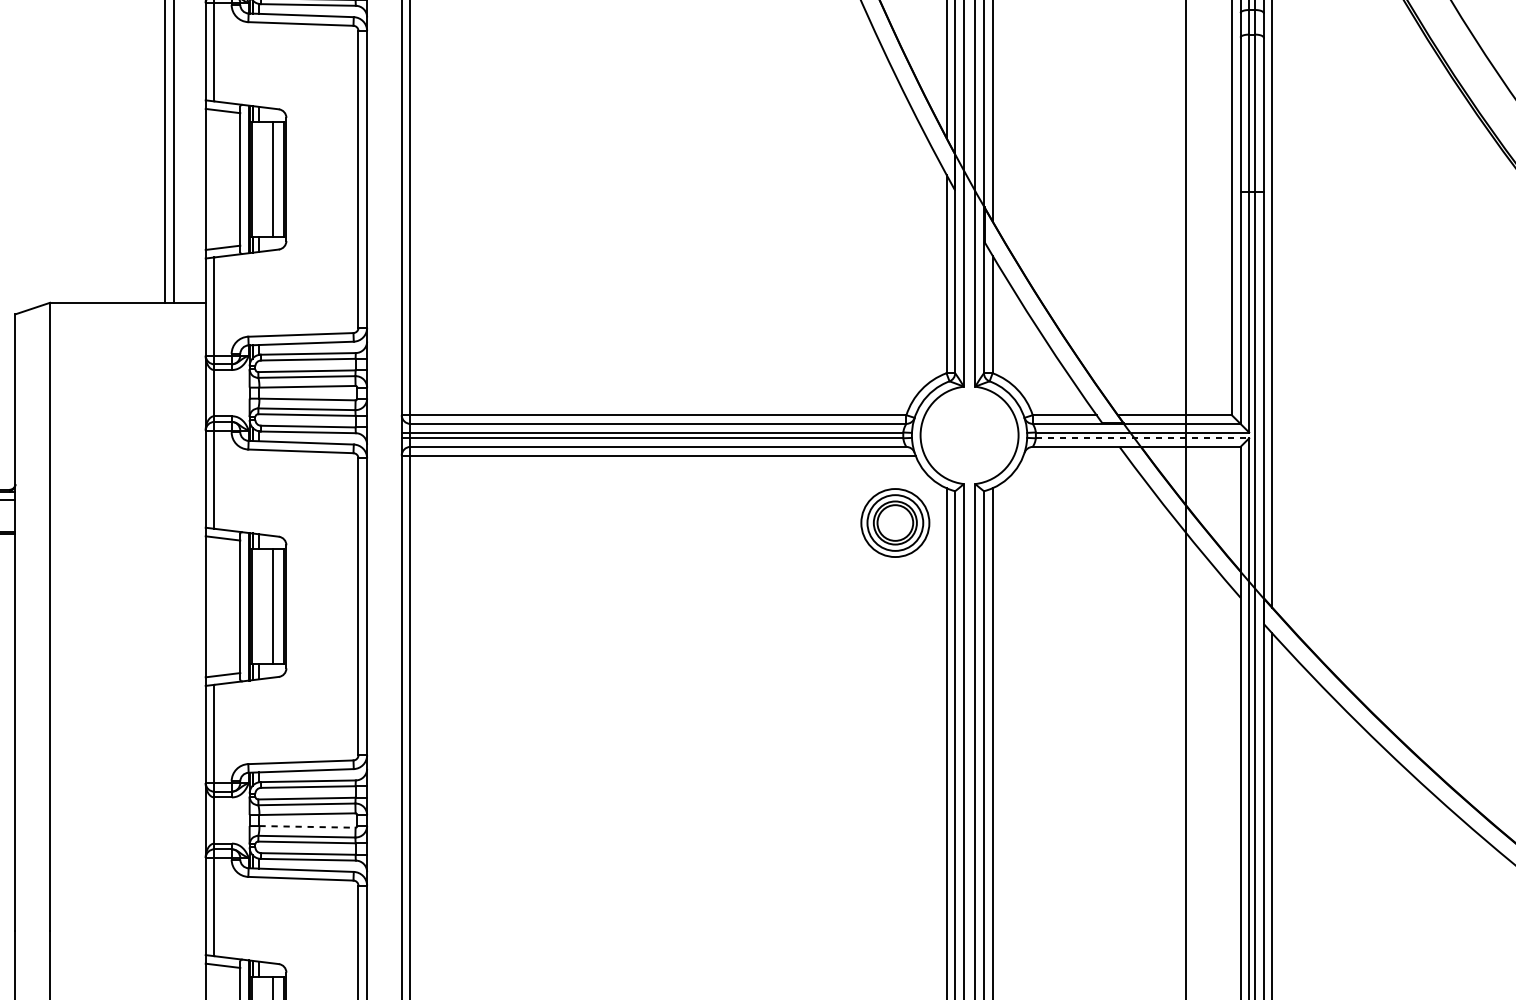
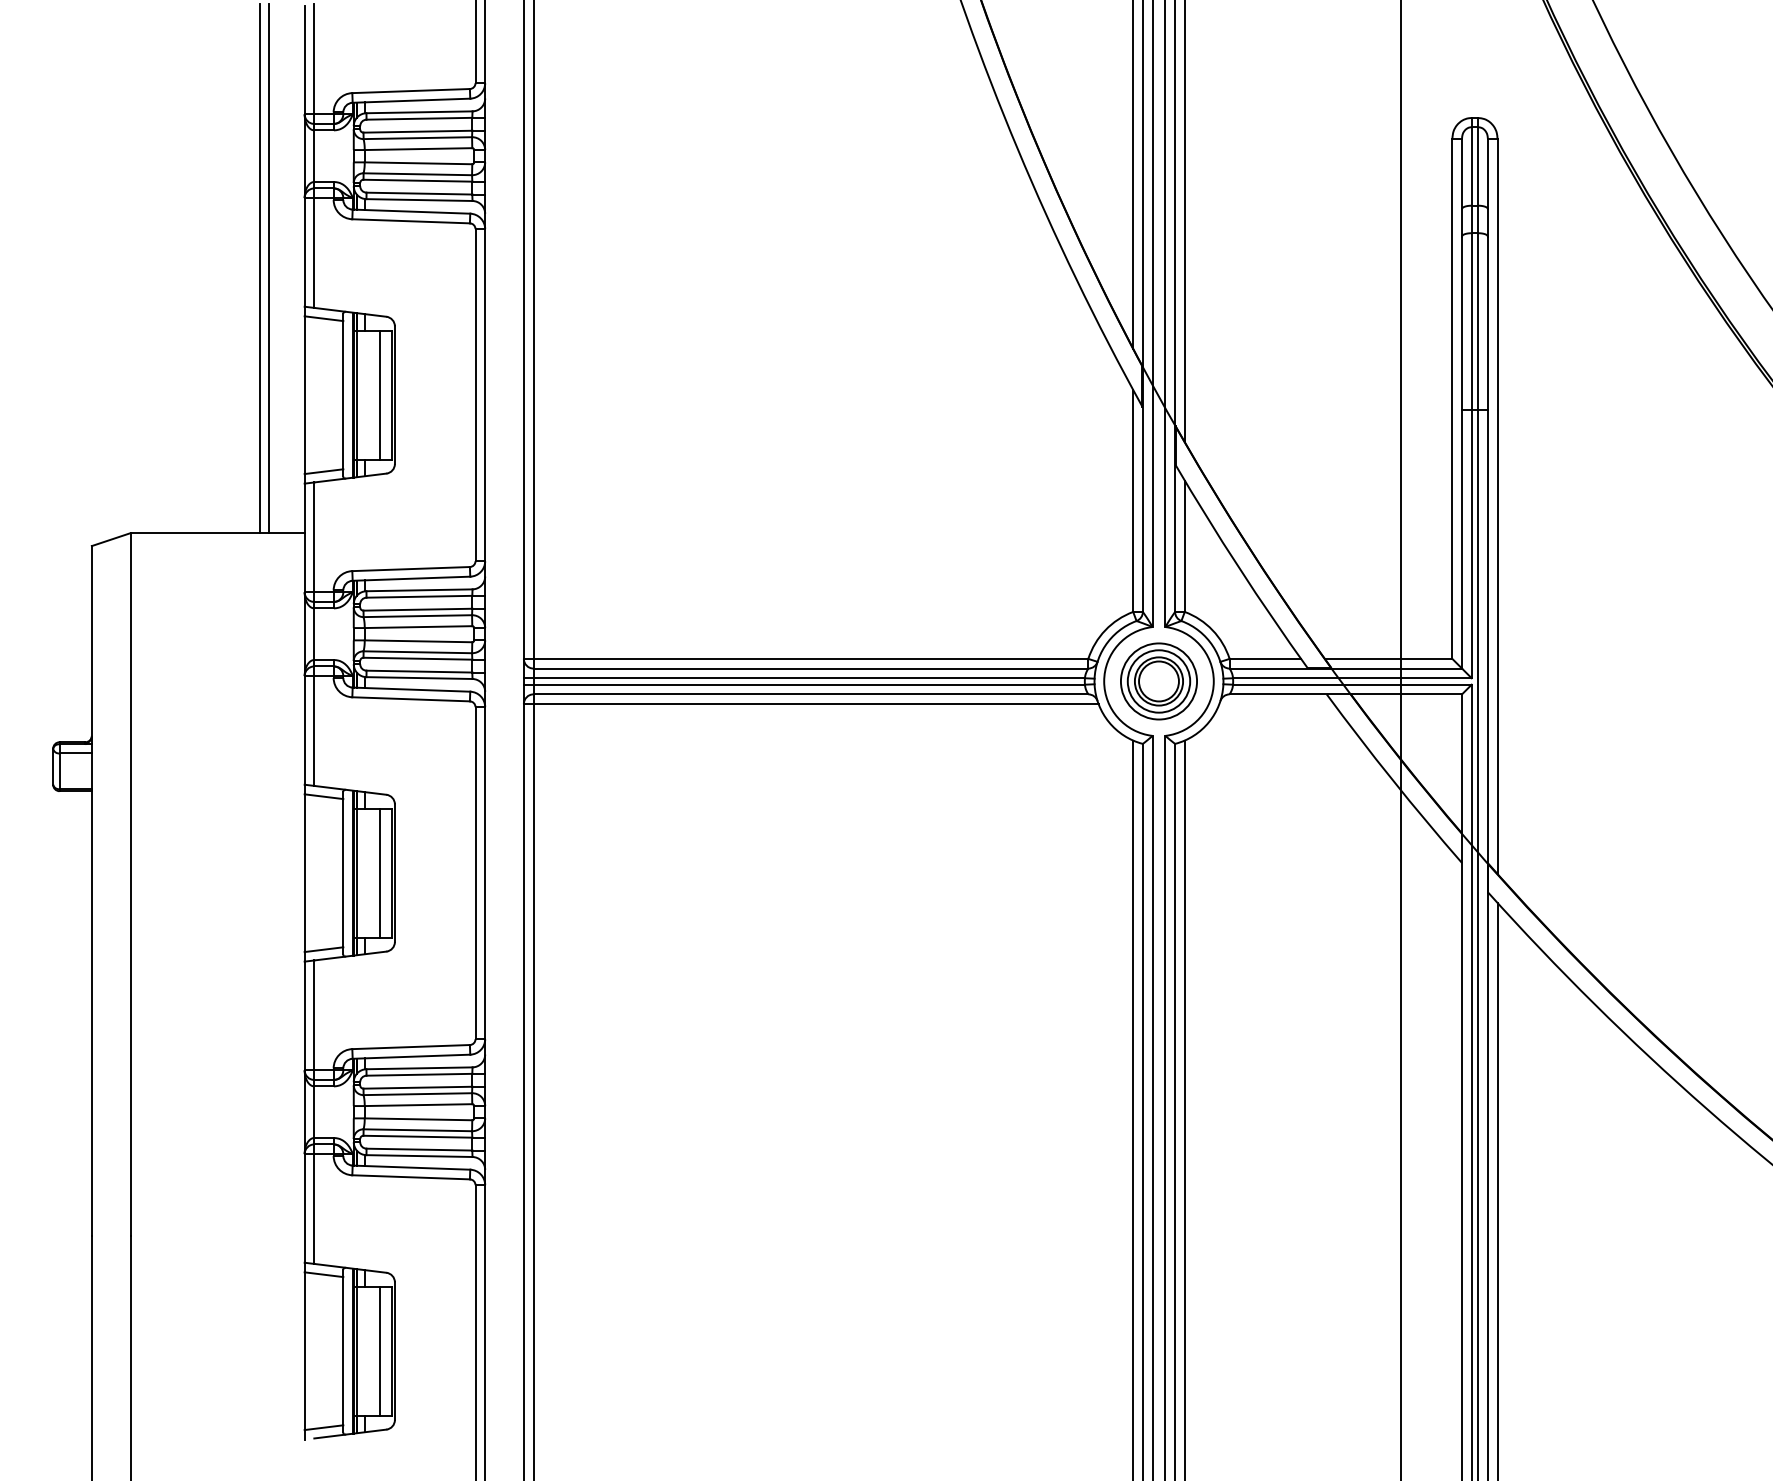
line: (1142, 438) -> (1352, 684), dashed -> solid
part: (894, 523) -> (1158, 681), moved
line: (307, 827) -> (418, 1119), dashed -> solid

